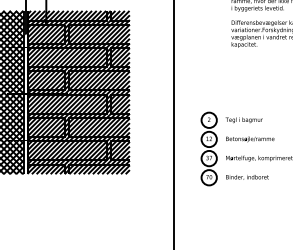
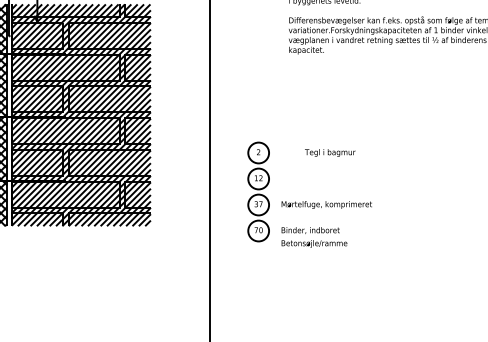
text: (244, 119) -> (330, 152), moved
text: (250, 139) -> (314, 243), moved

